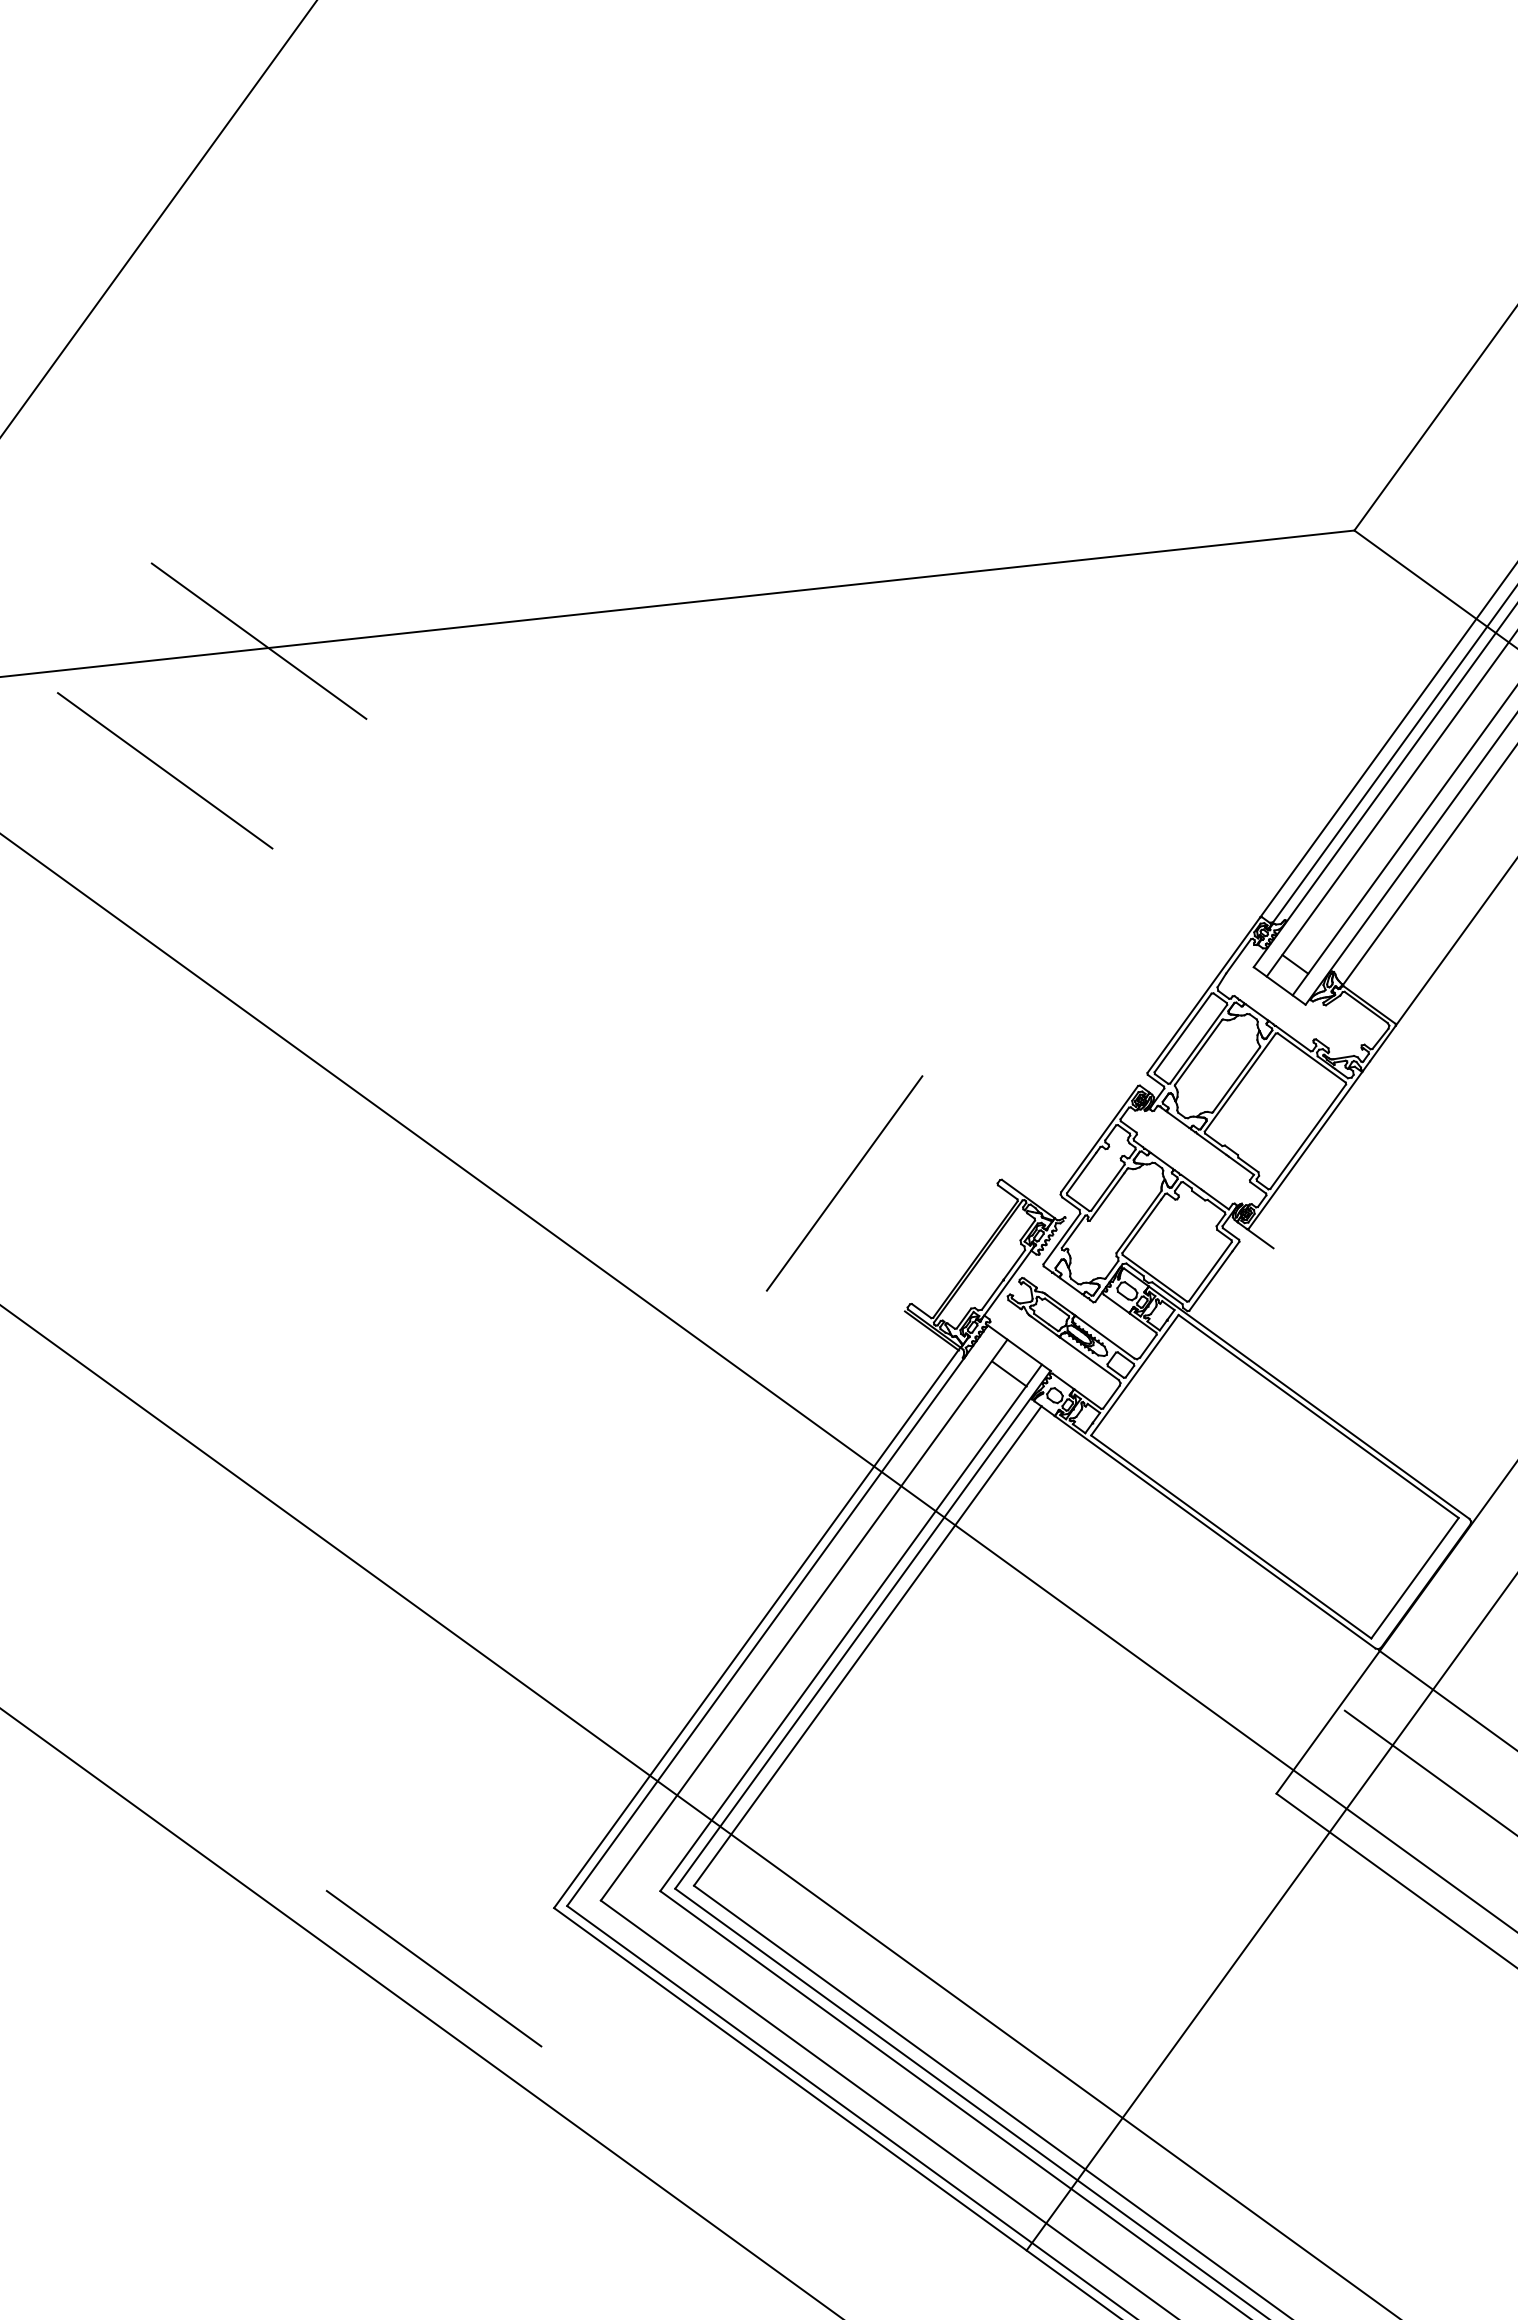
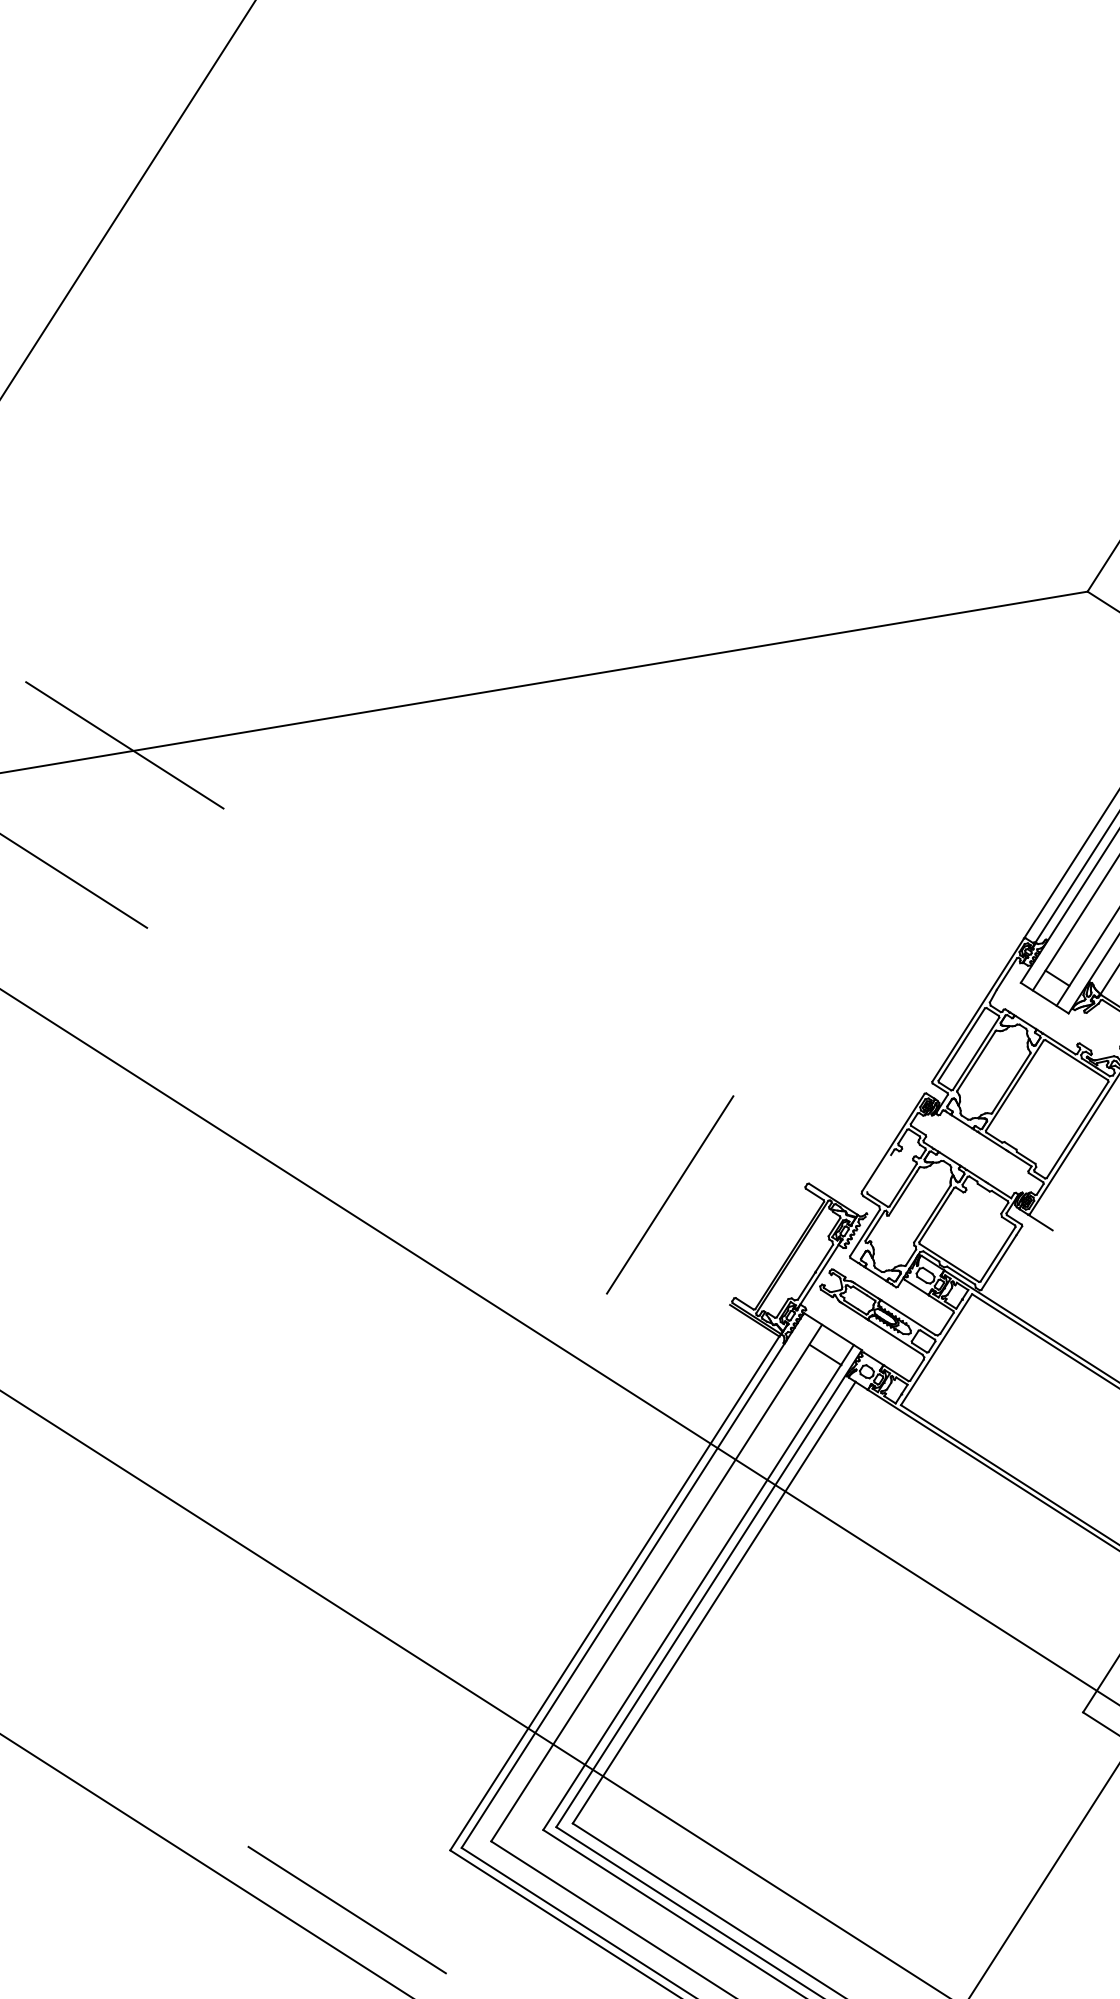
line: (1081, 1172) -> (879, 1173), removed

